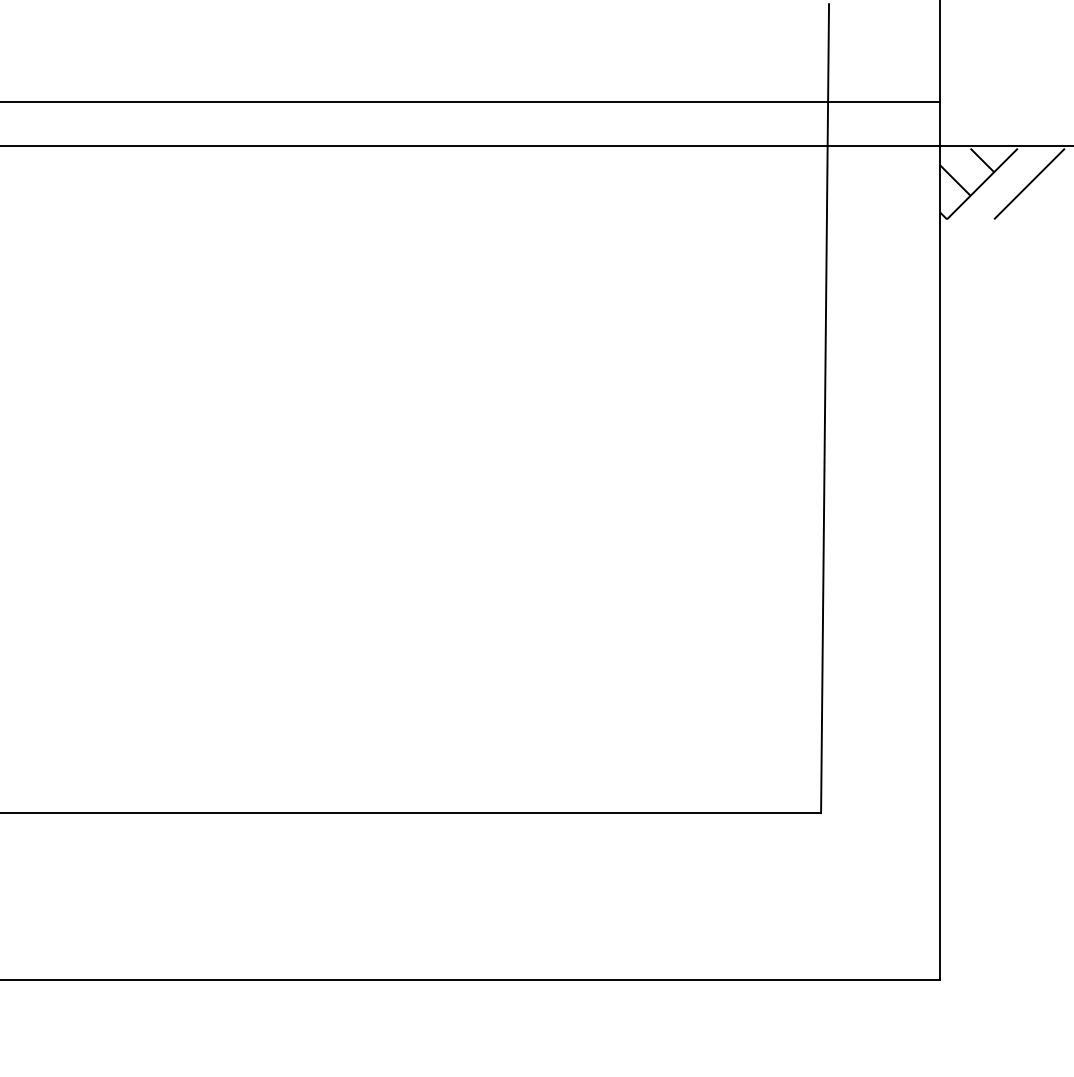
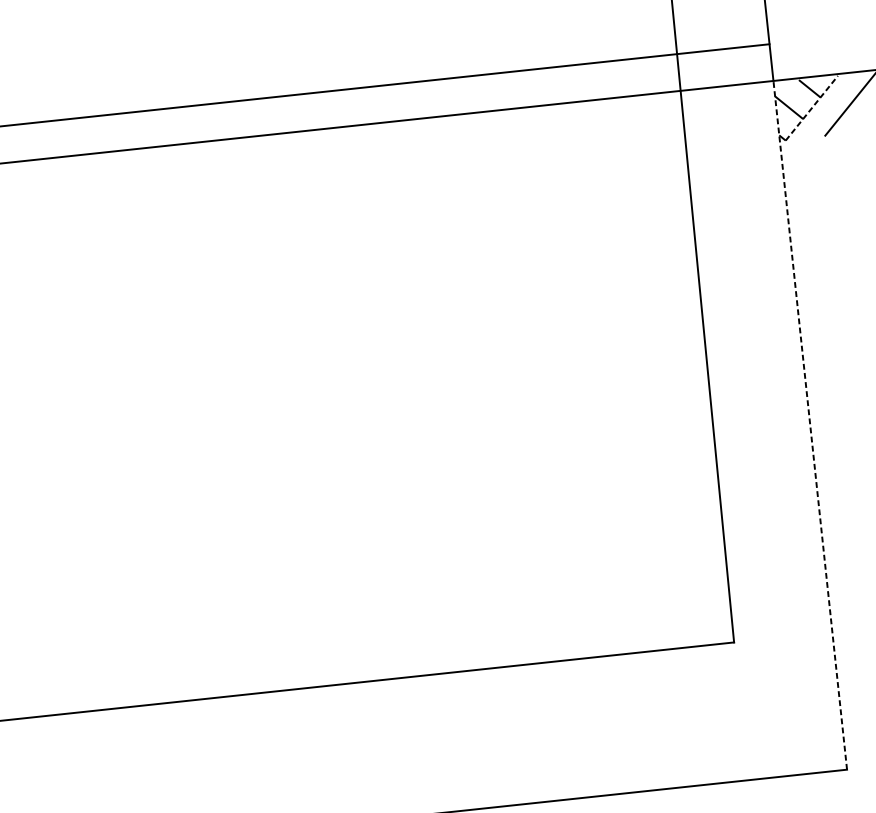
line: (982, 183) -> (811, 107), solid -> dashed
line: (939, 563) -> (809, 425), solid -> dashed

